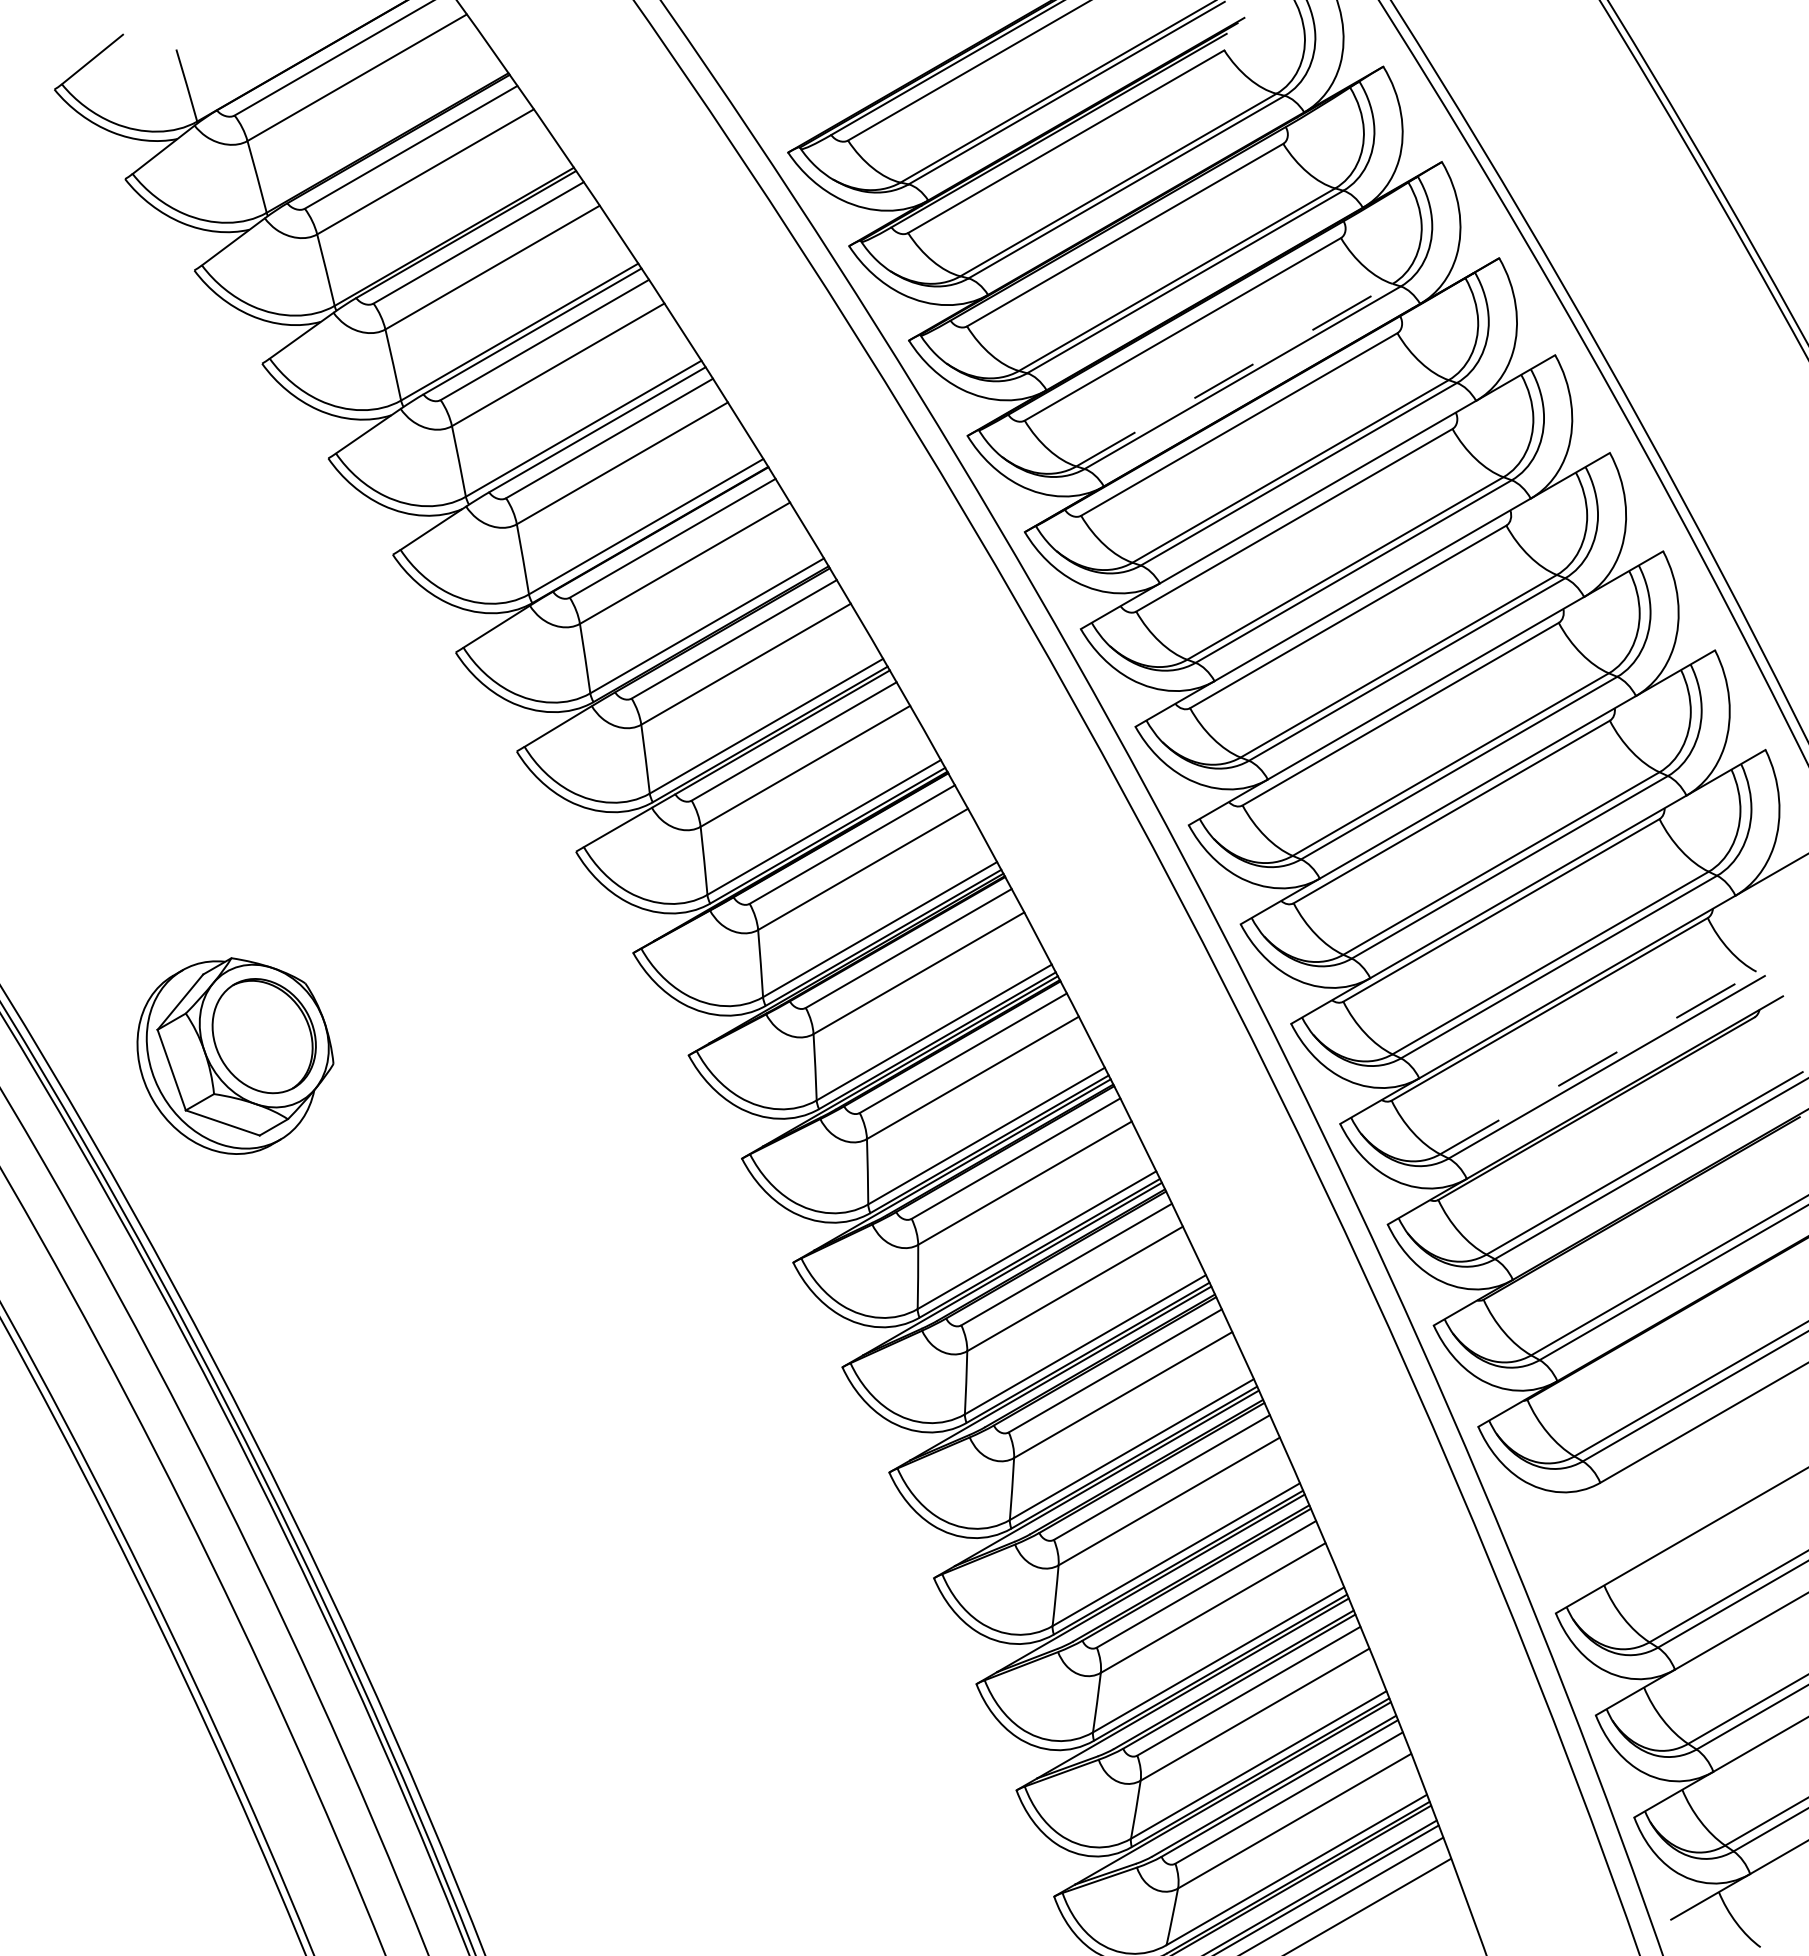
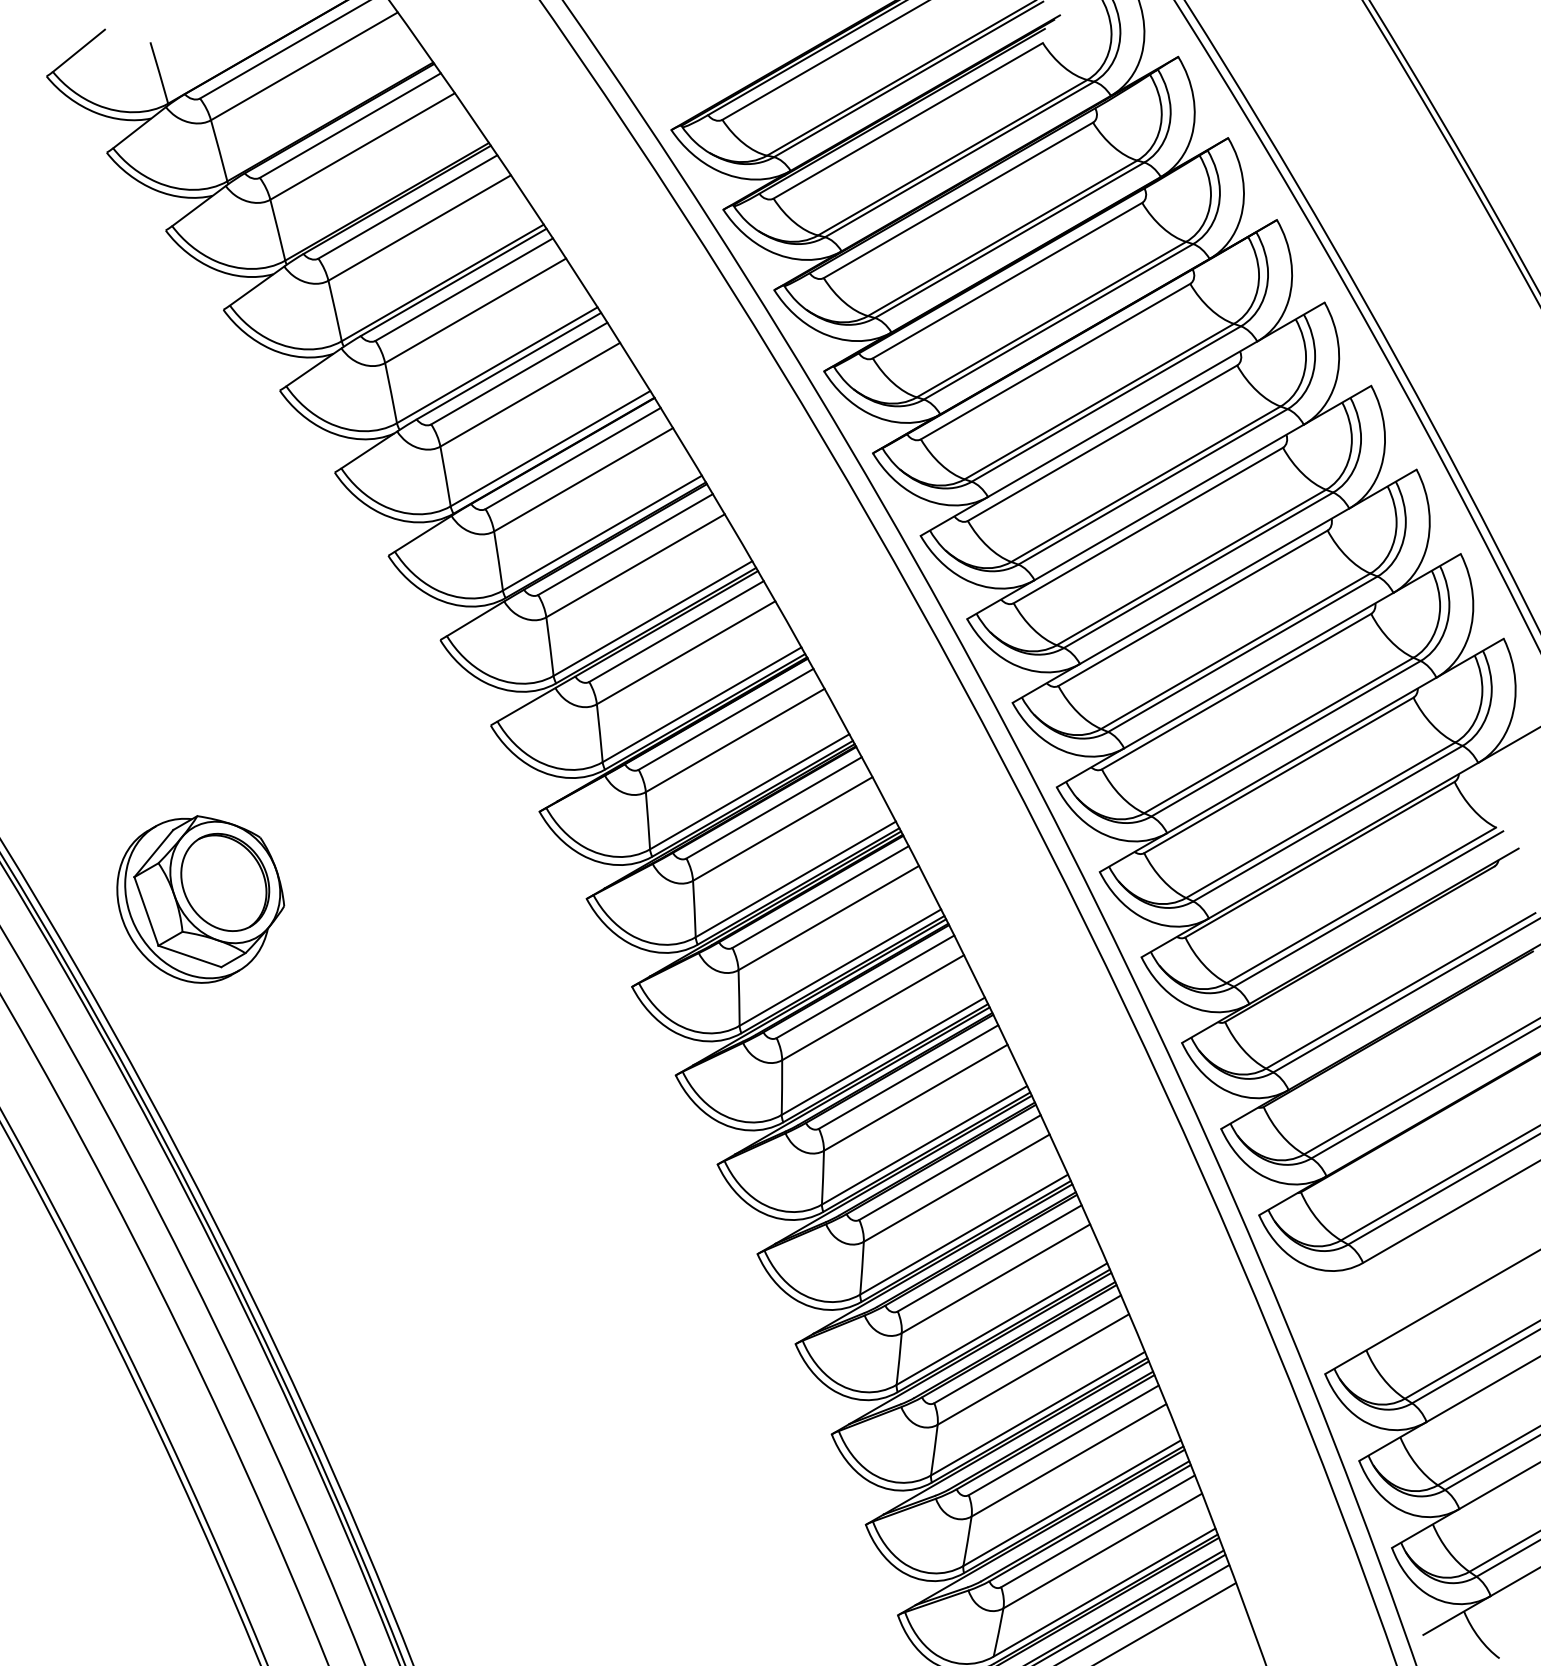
line: (1234, 375) -> (1051, 319), dashed -> solid
line: (1598, 1062) -> (1361, 904), dashed -> solid

